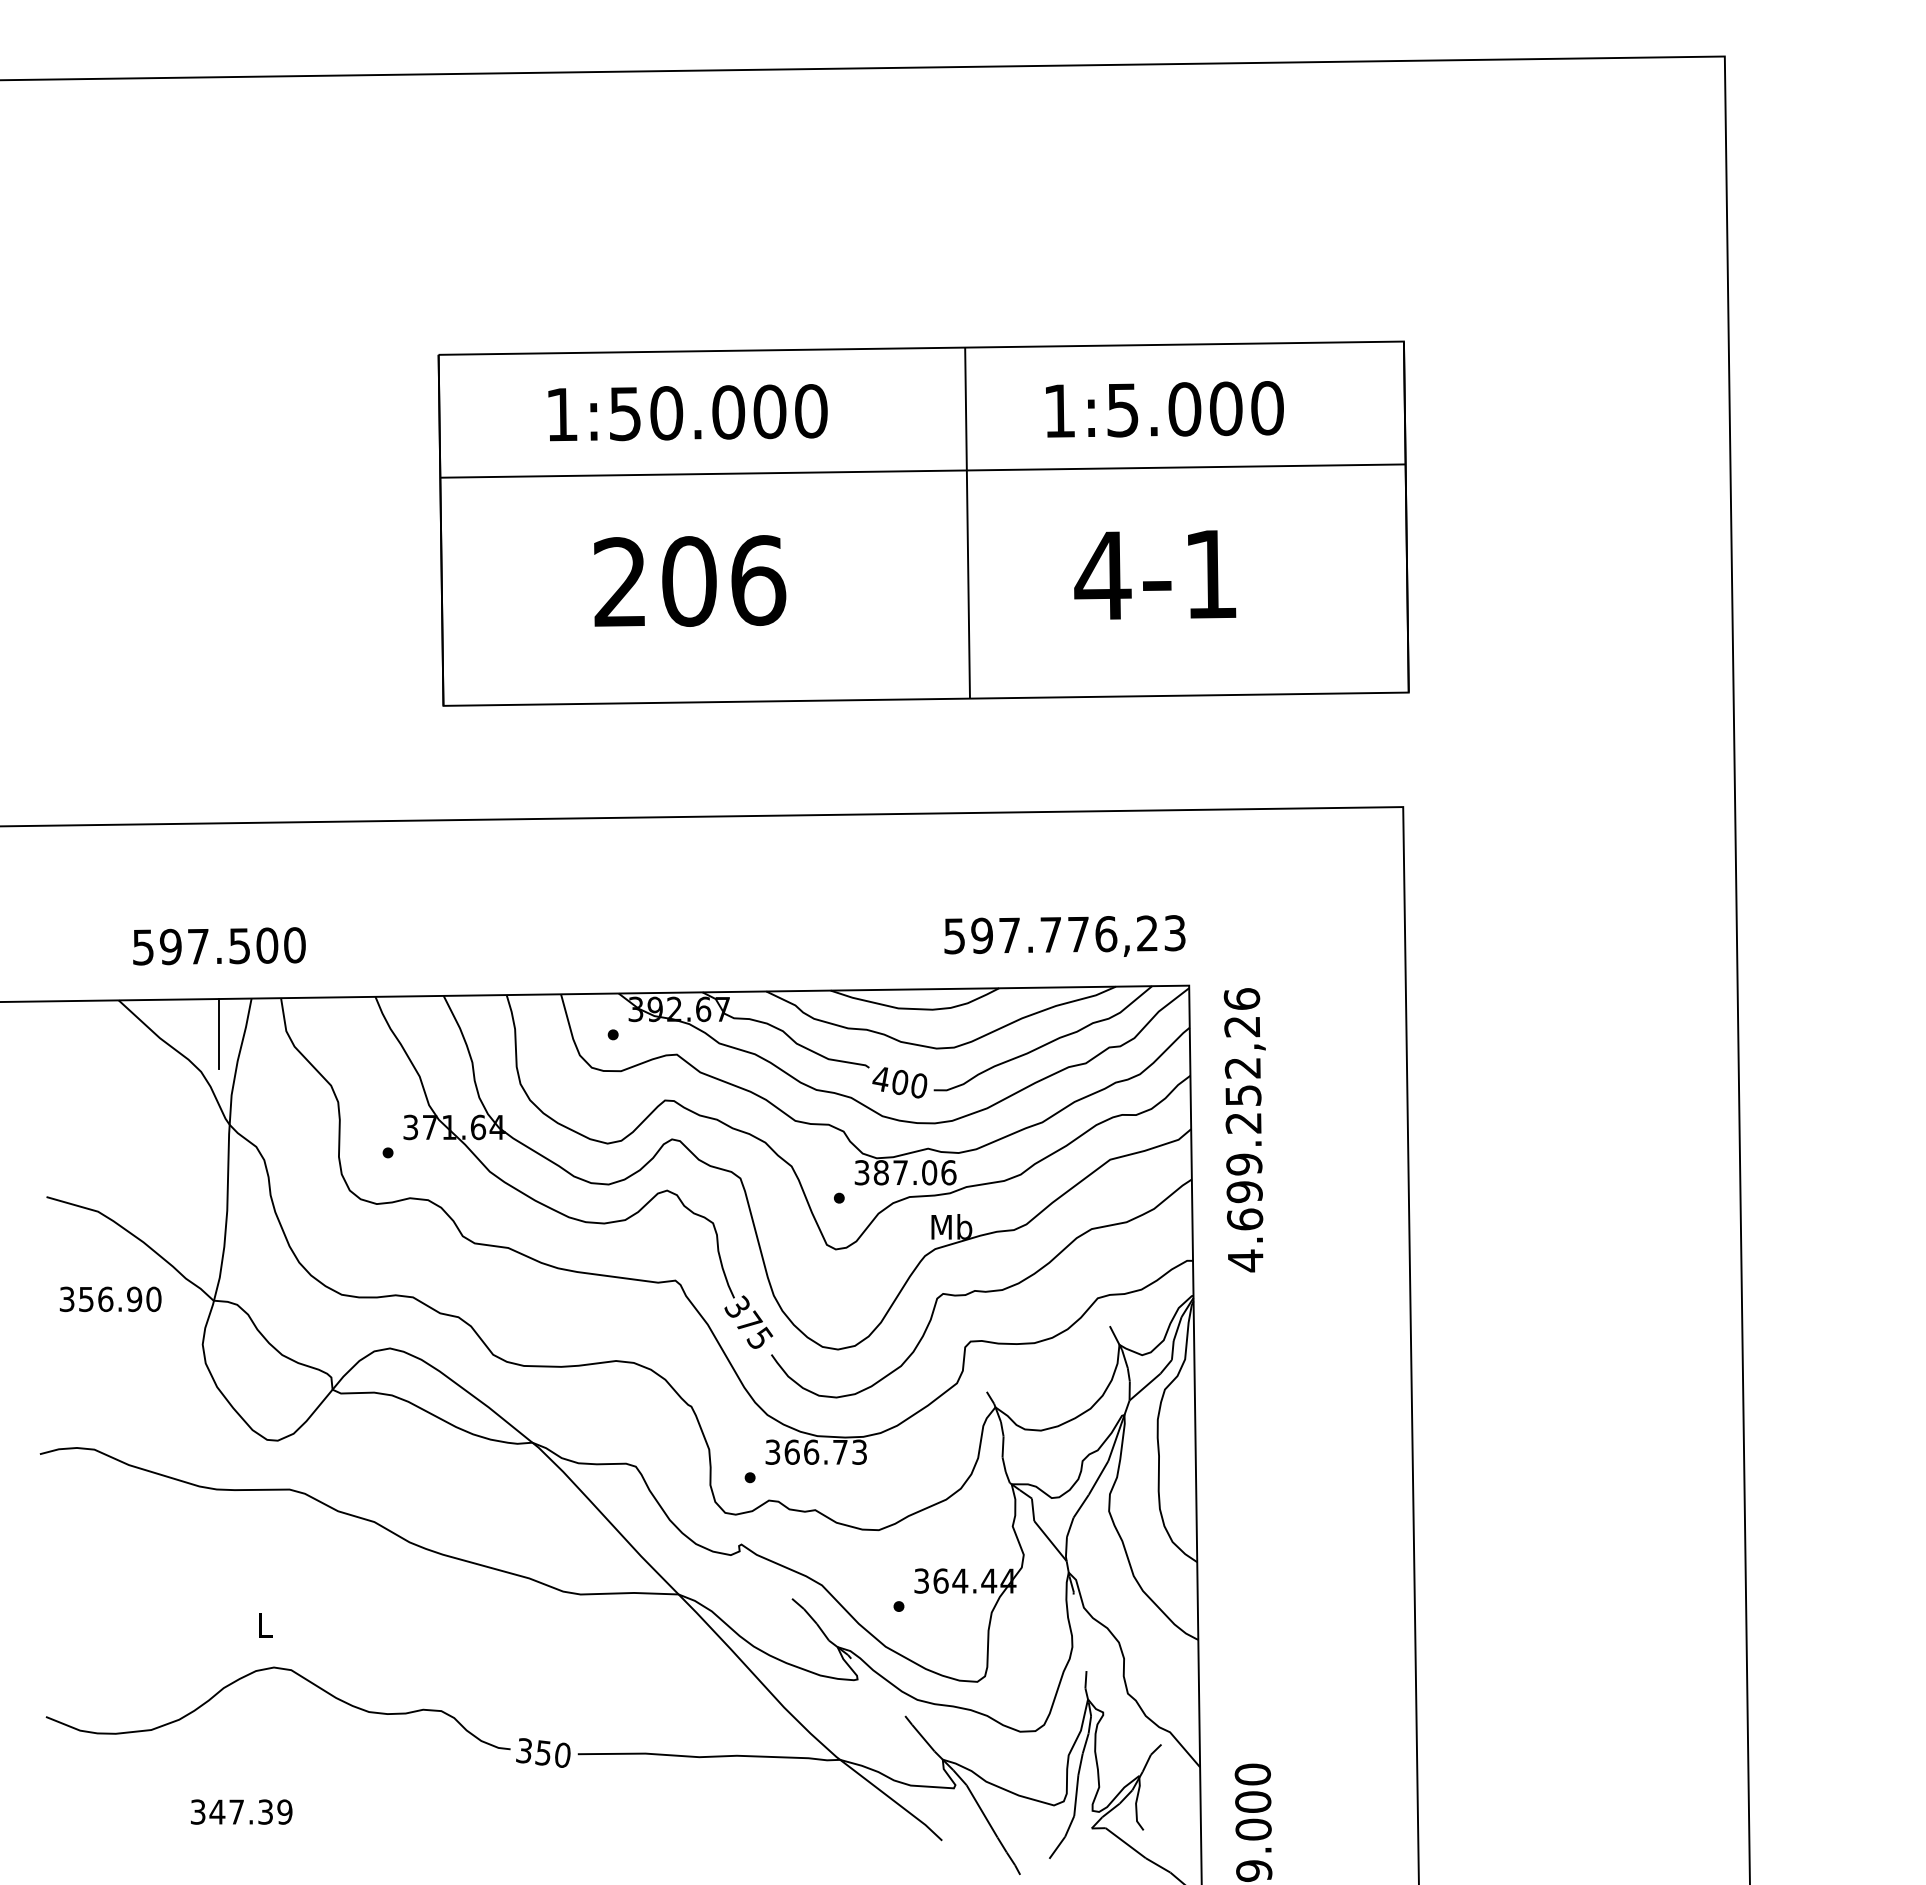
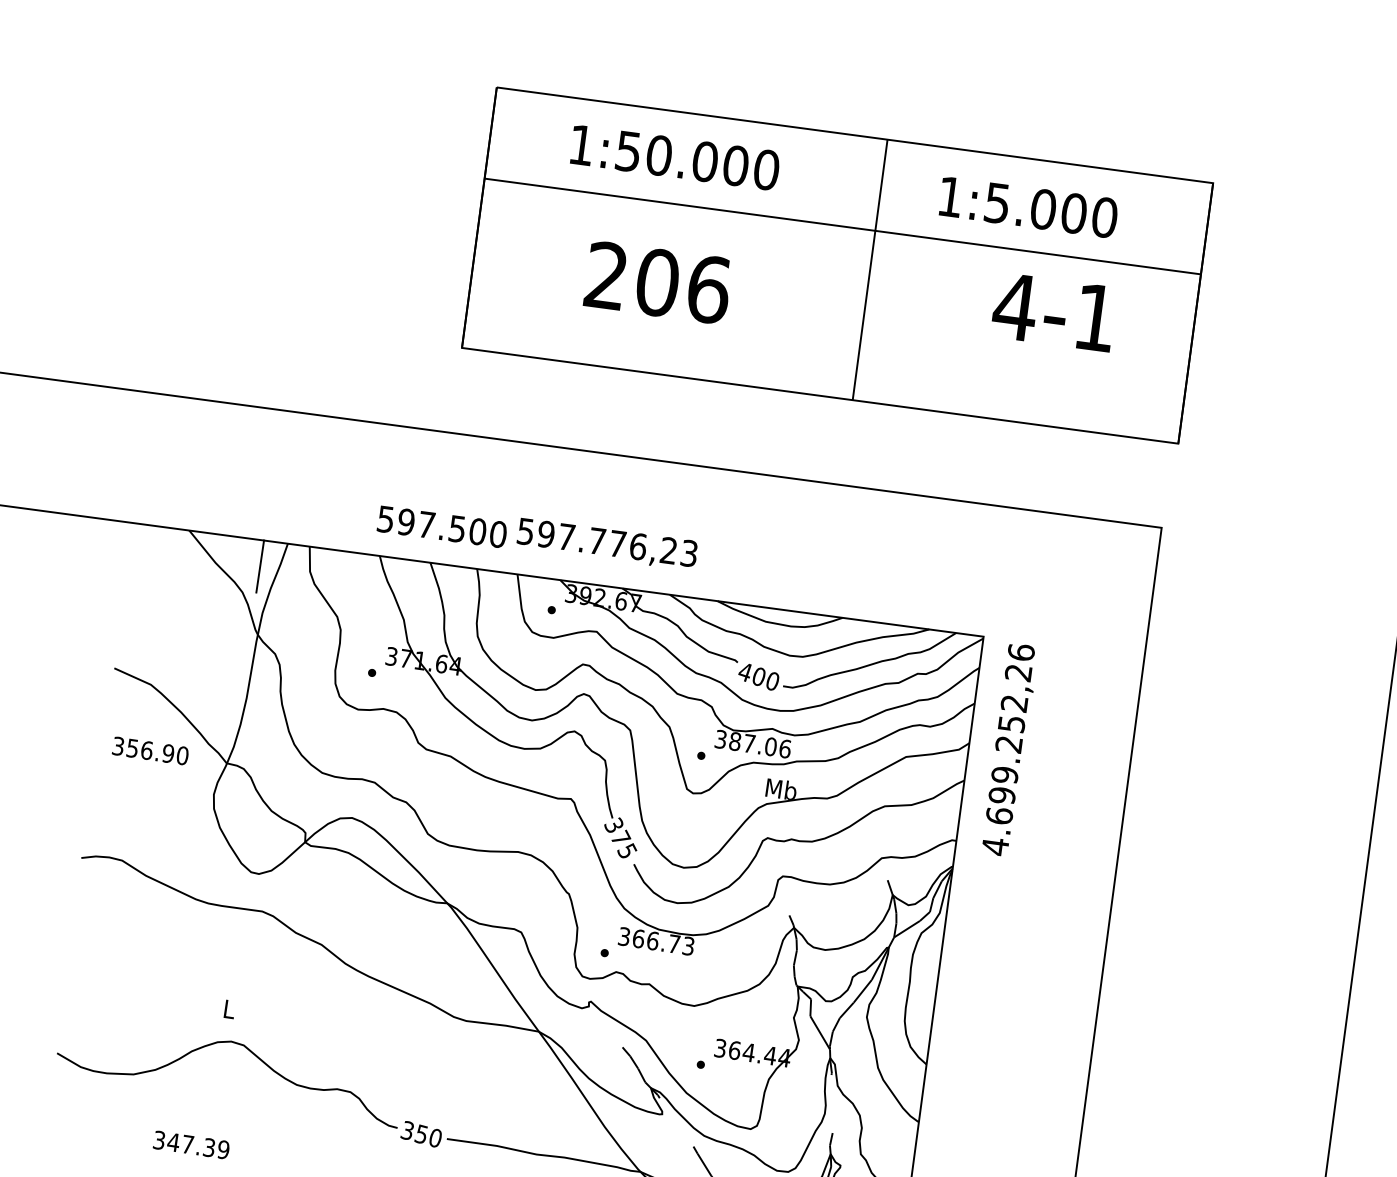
text: (1155, 574) -> (1054, 311), moved
text: (1064, 935) -> (607, 543), moved
text: (219, 946) -> (442, 527), moved

